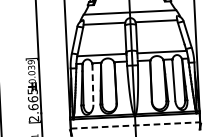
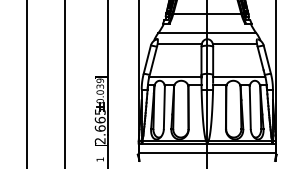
line: (93, 84) -> (164, 107), dashed -> solid
line: (135, 125) -> (207, 153), dashed -> solid

